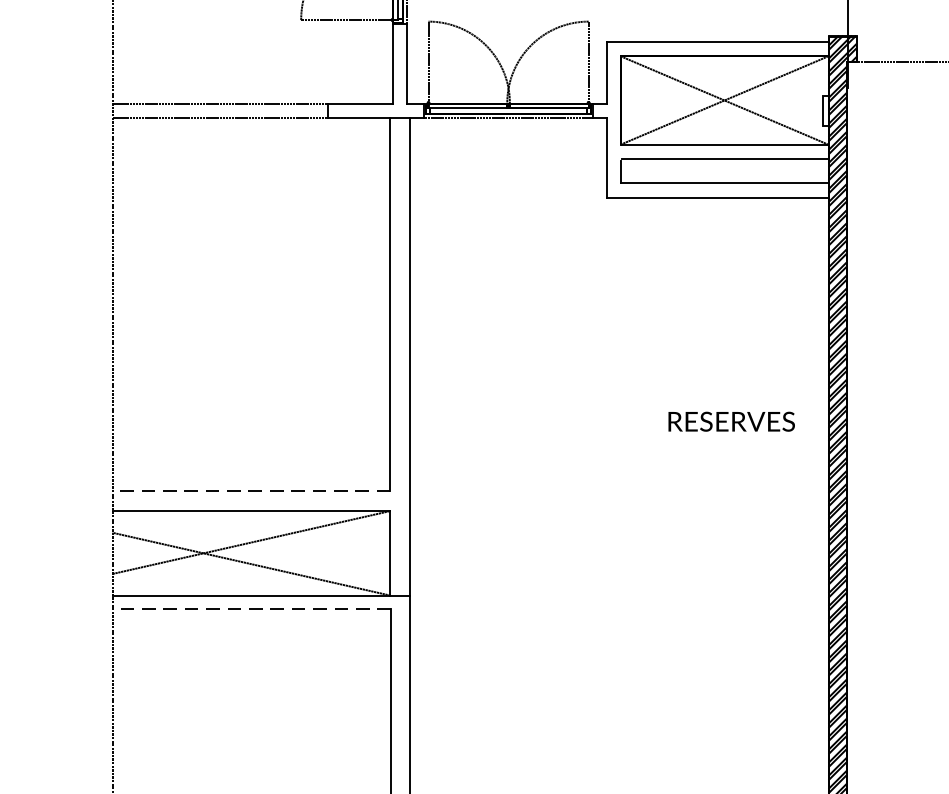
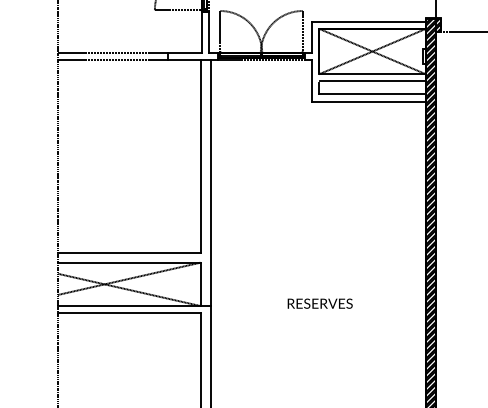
text: (730, 421) -> (319, 303), moved
line: (249, 491) -> (128, 252), dashed -> solid
line: (251, 609) -> (129, 313), dashed -> solid

